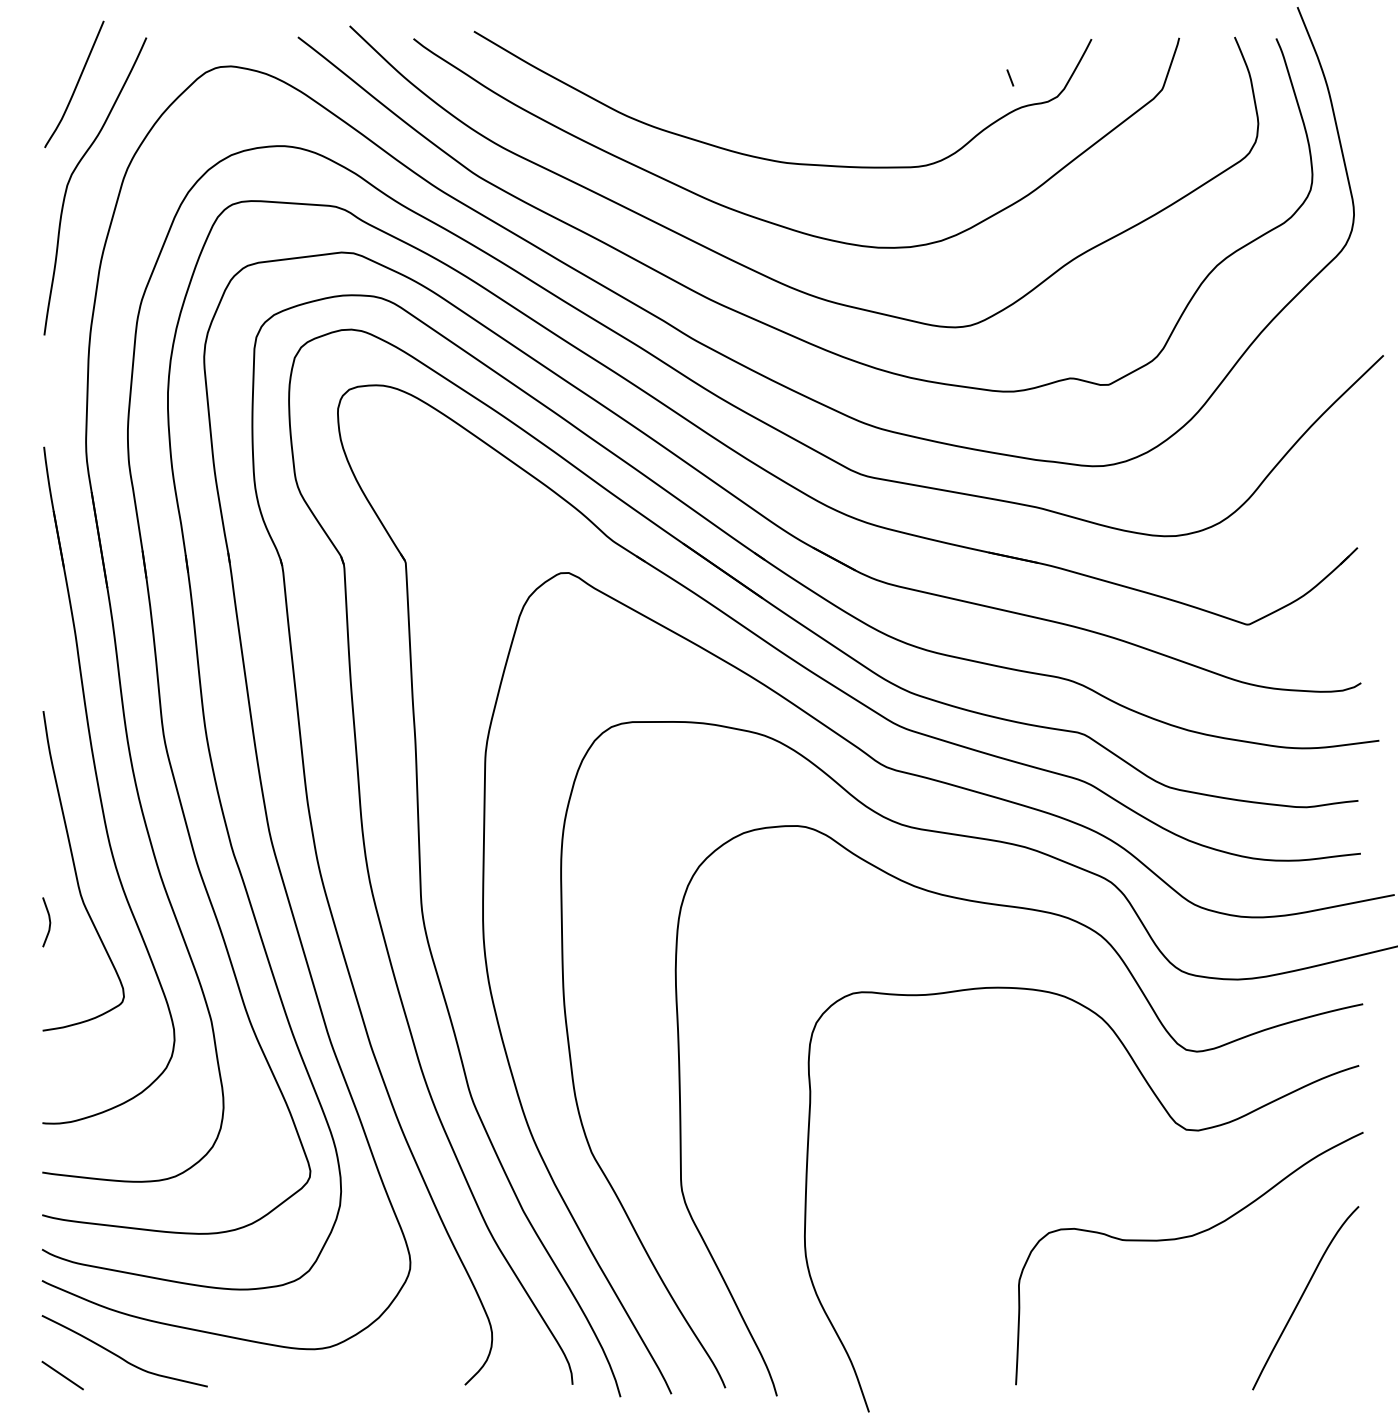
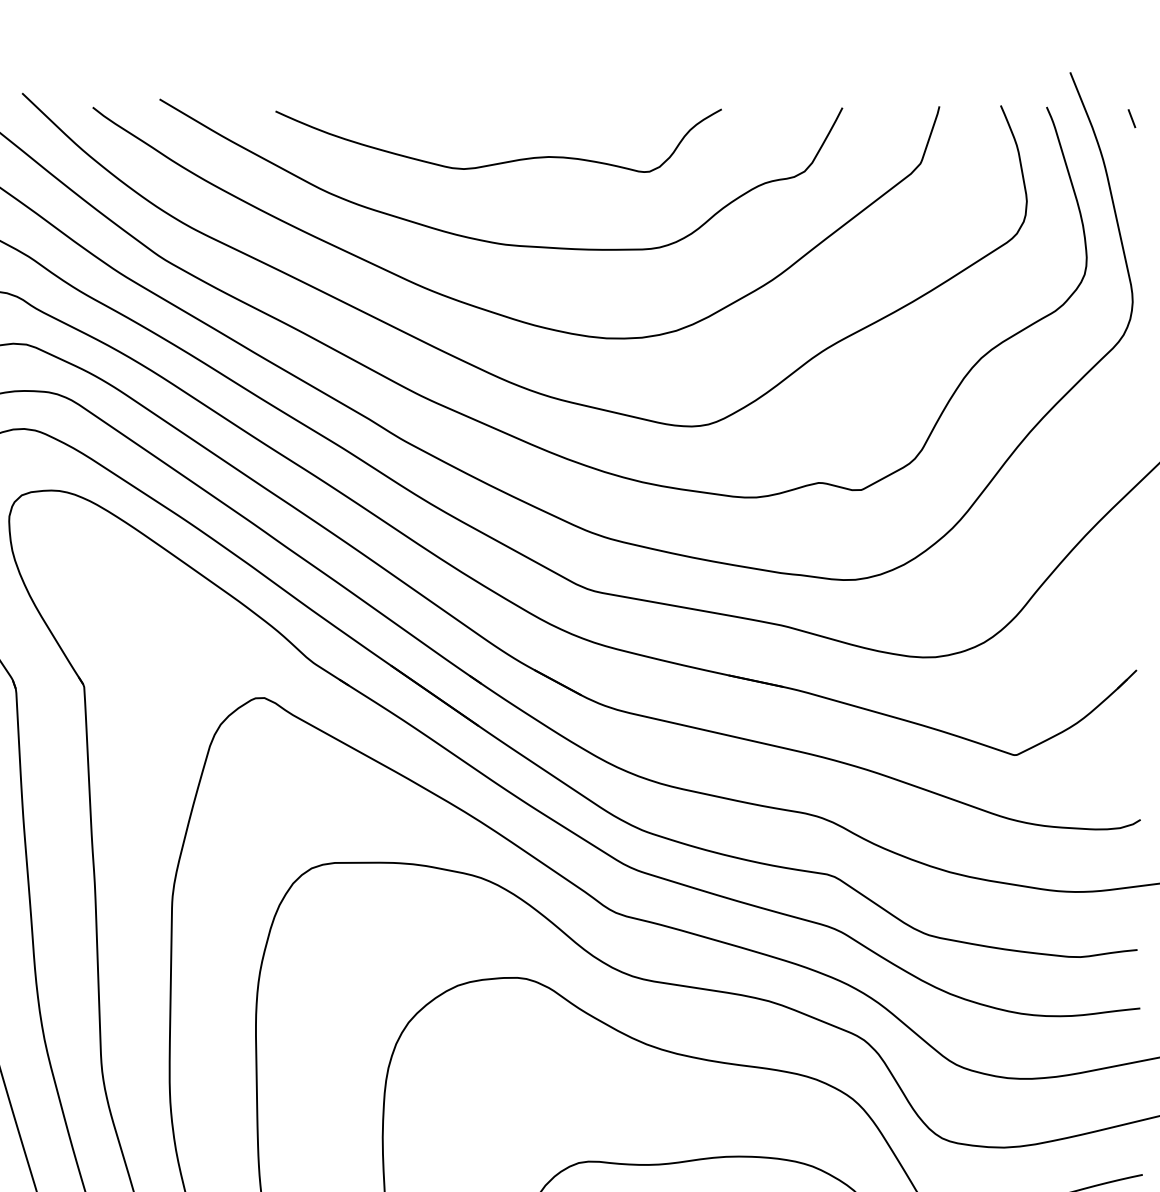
line: (1010, 77) -> (1132, 118), moved
curve: (786, 87) -> (505, 161), added

